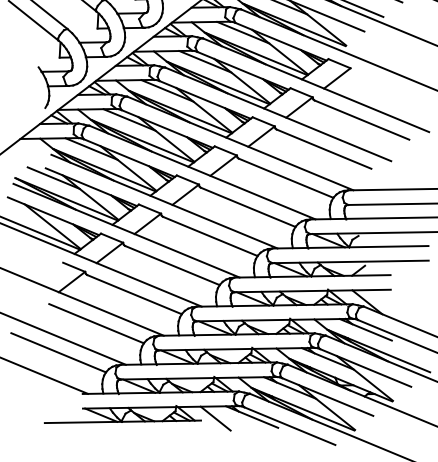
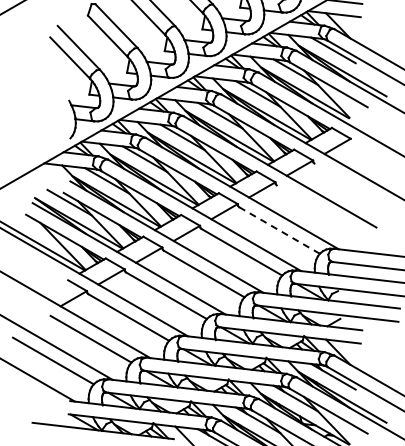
line: (361, 119) -> (354, 186), removed
line: (323, 149) -> (316, 208), removed
line: (286, 178) -> (279, 230), solid -> dashed

